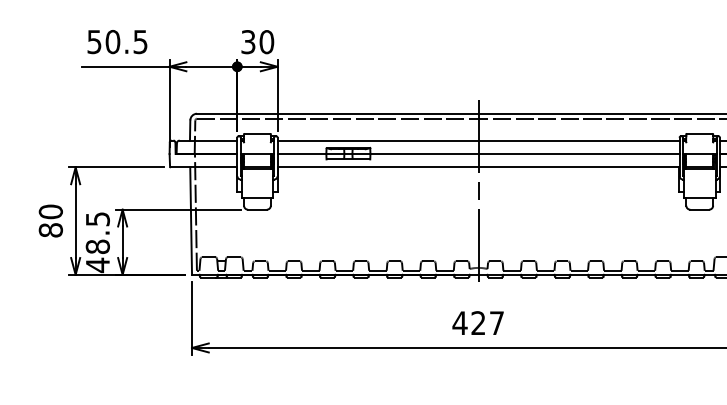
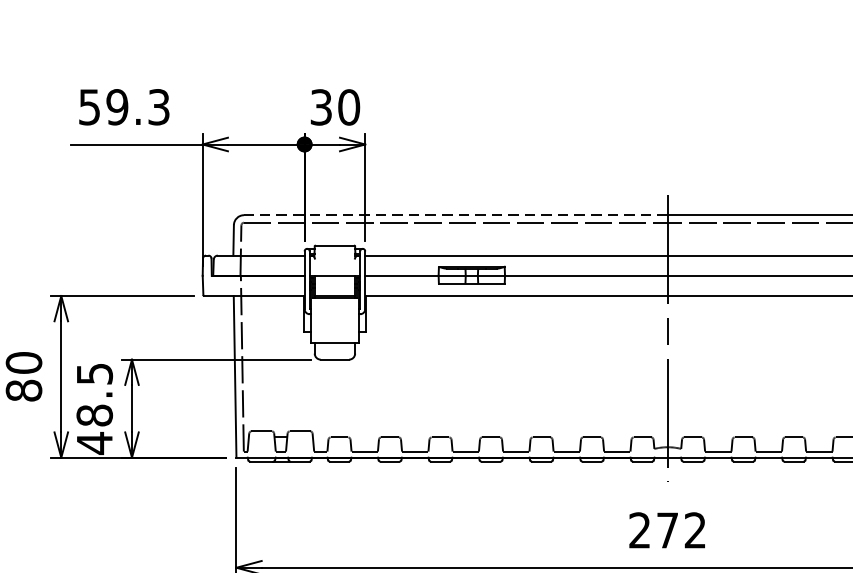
text: (126, 41) -> (137, 106), 50.5 -> 59.3
line: (337, 113) -> (455, 214), solid -> dashed
text: (477, 322) -> (666, 529), 427 -> 272

